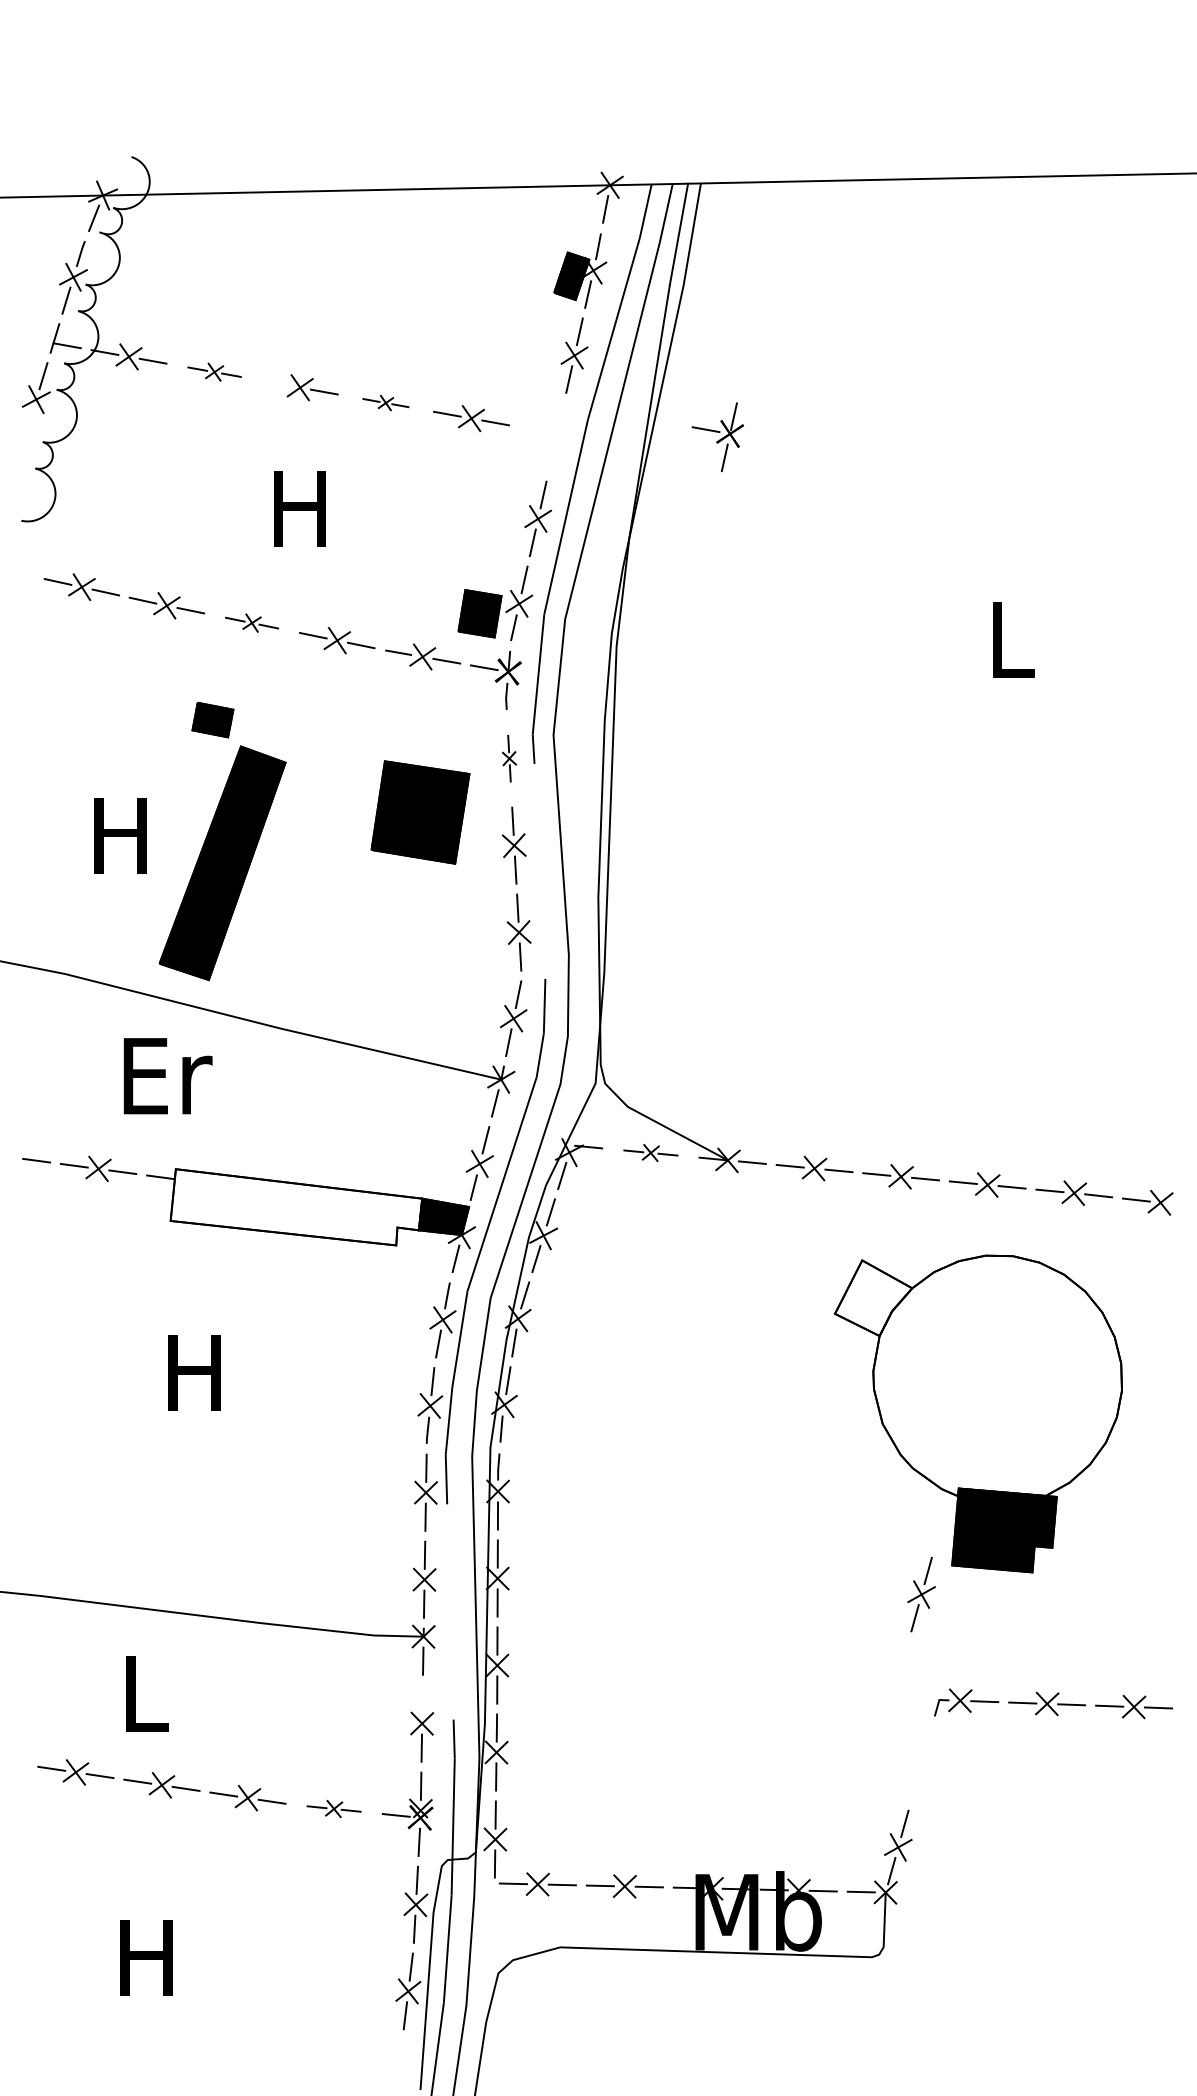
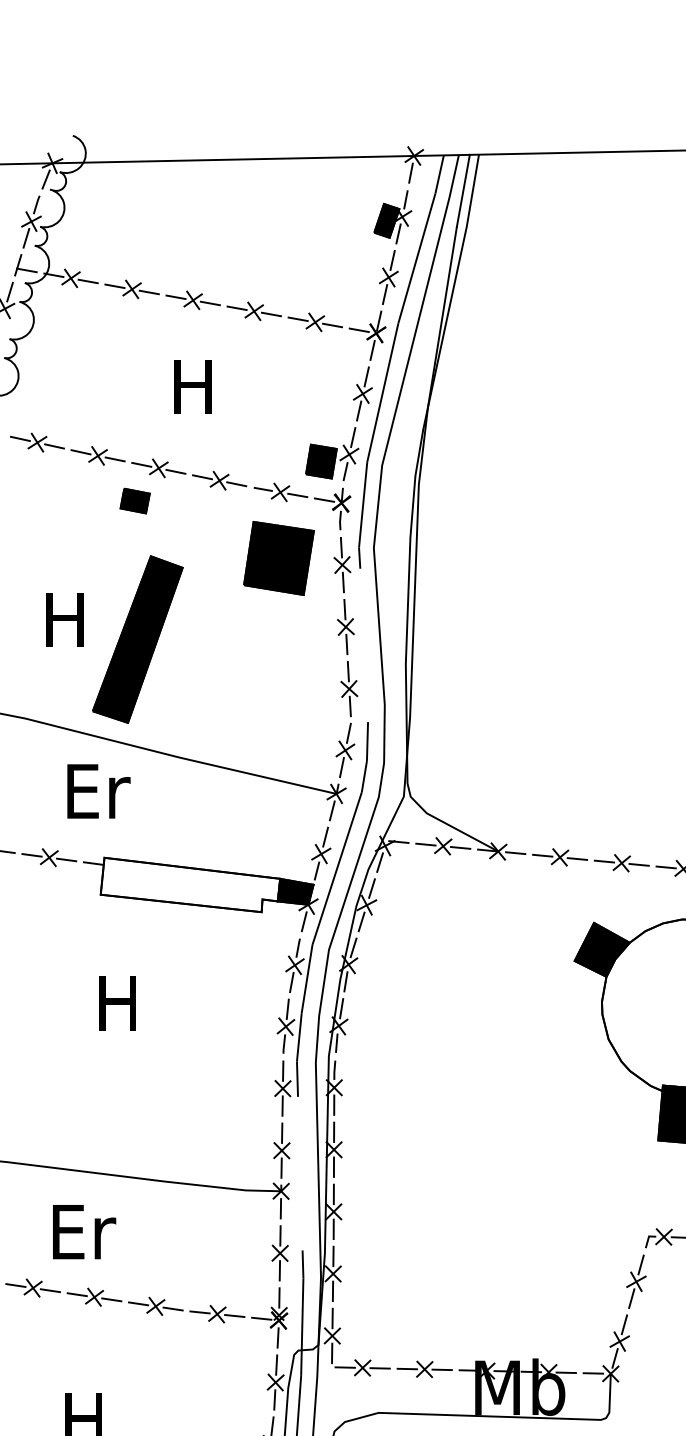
part: (214, 371) -> (132, 288), size x1.43
line: (275, 382) -> (175, 296), added
part: (385, 402) -> (254, 310), size x1.67
part: (717, 437) -> (367, 335), moved
part: (251, 622) -> (158, 467), size x1.43
part: (212, 719) -> (134, 500), moved
part: (509, 758) -> (342, 564), size x1.67
part: (420, 812) -> (278, 558), moved
part: (650, 1152) -> (443, 845), size x1.43
fill: (873, 1298) -> (602, 950), added
part: (921, 1594) -> (636, 1281), moved
text: (147, 1693) -> (84, 1231), L -> Er
line: (422, 1698) -> (280, 1235), added
part: (333, 1808) -> (216, 1313), size x1.43

